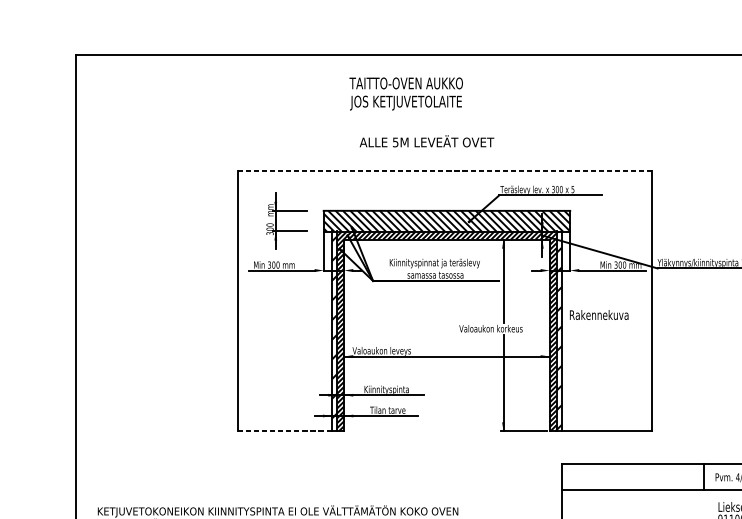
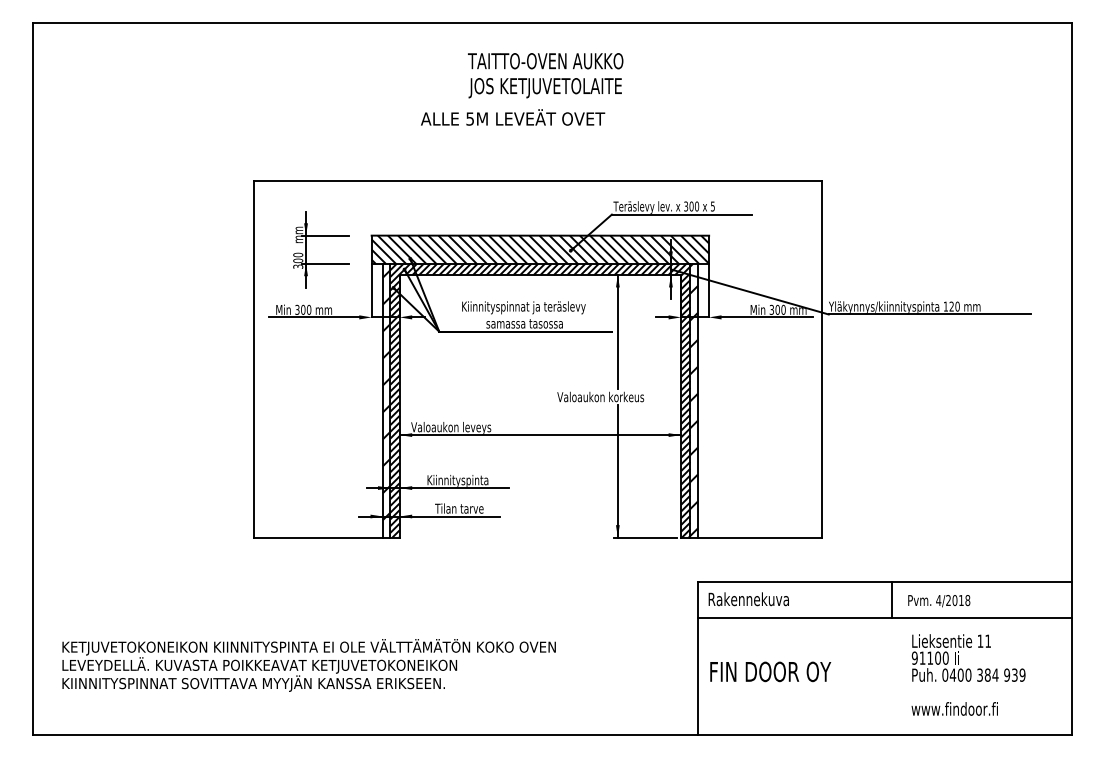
text: (406, 93) -> (545, 75), moved
text: (427, 141) -> (513, 117), moved
line: (445, 171) -> (538, 181), dashed -> solid
text: (598, 315) -> (748, 599), moved
line: (285, 431) -> (319, 537), dashed -> solid

